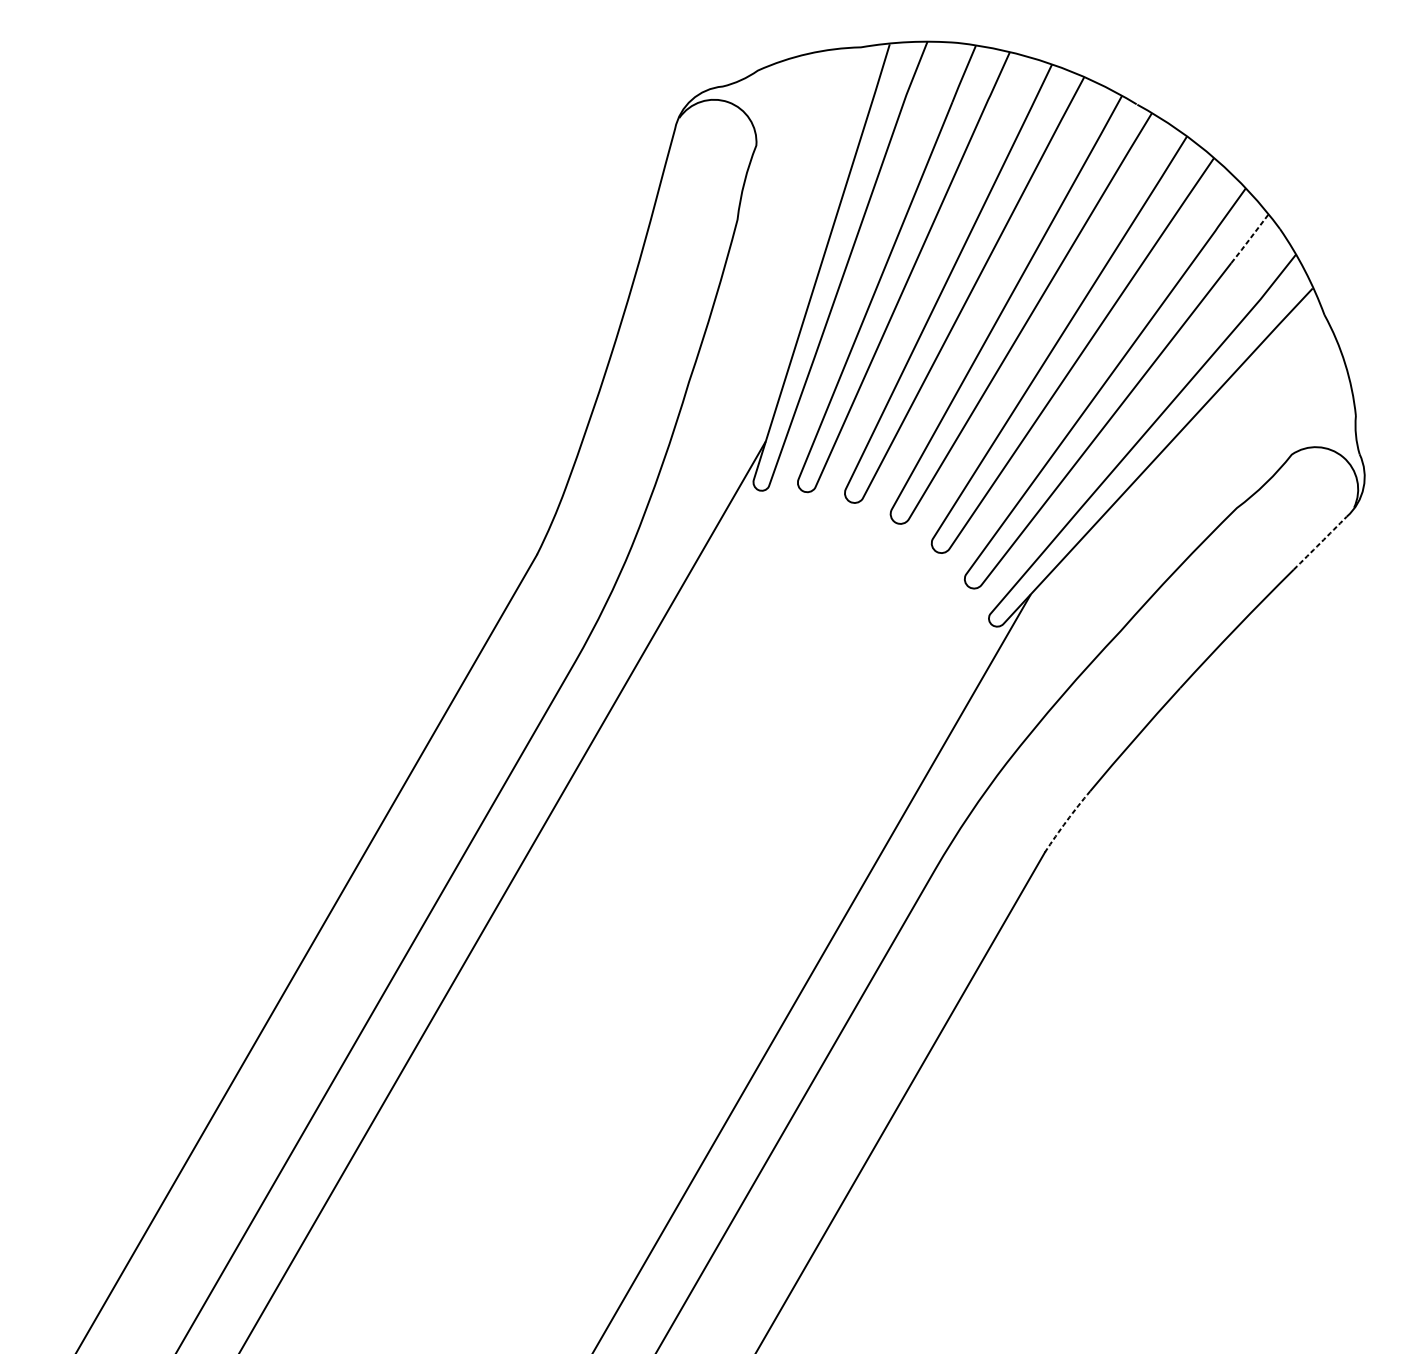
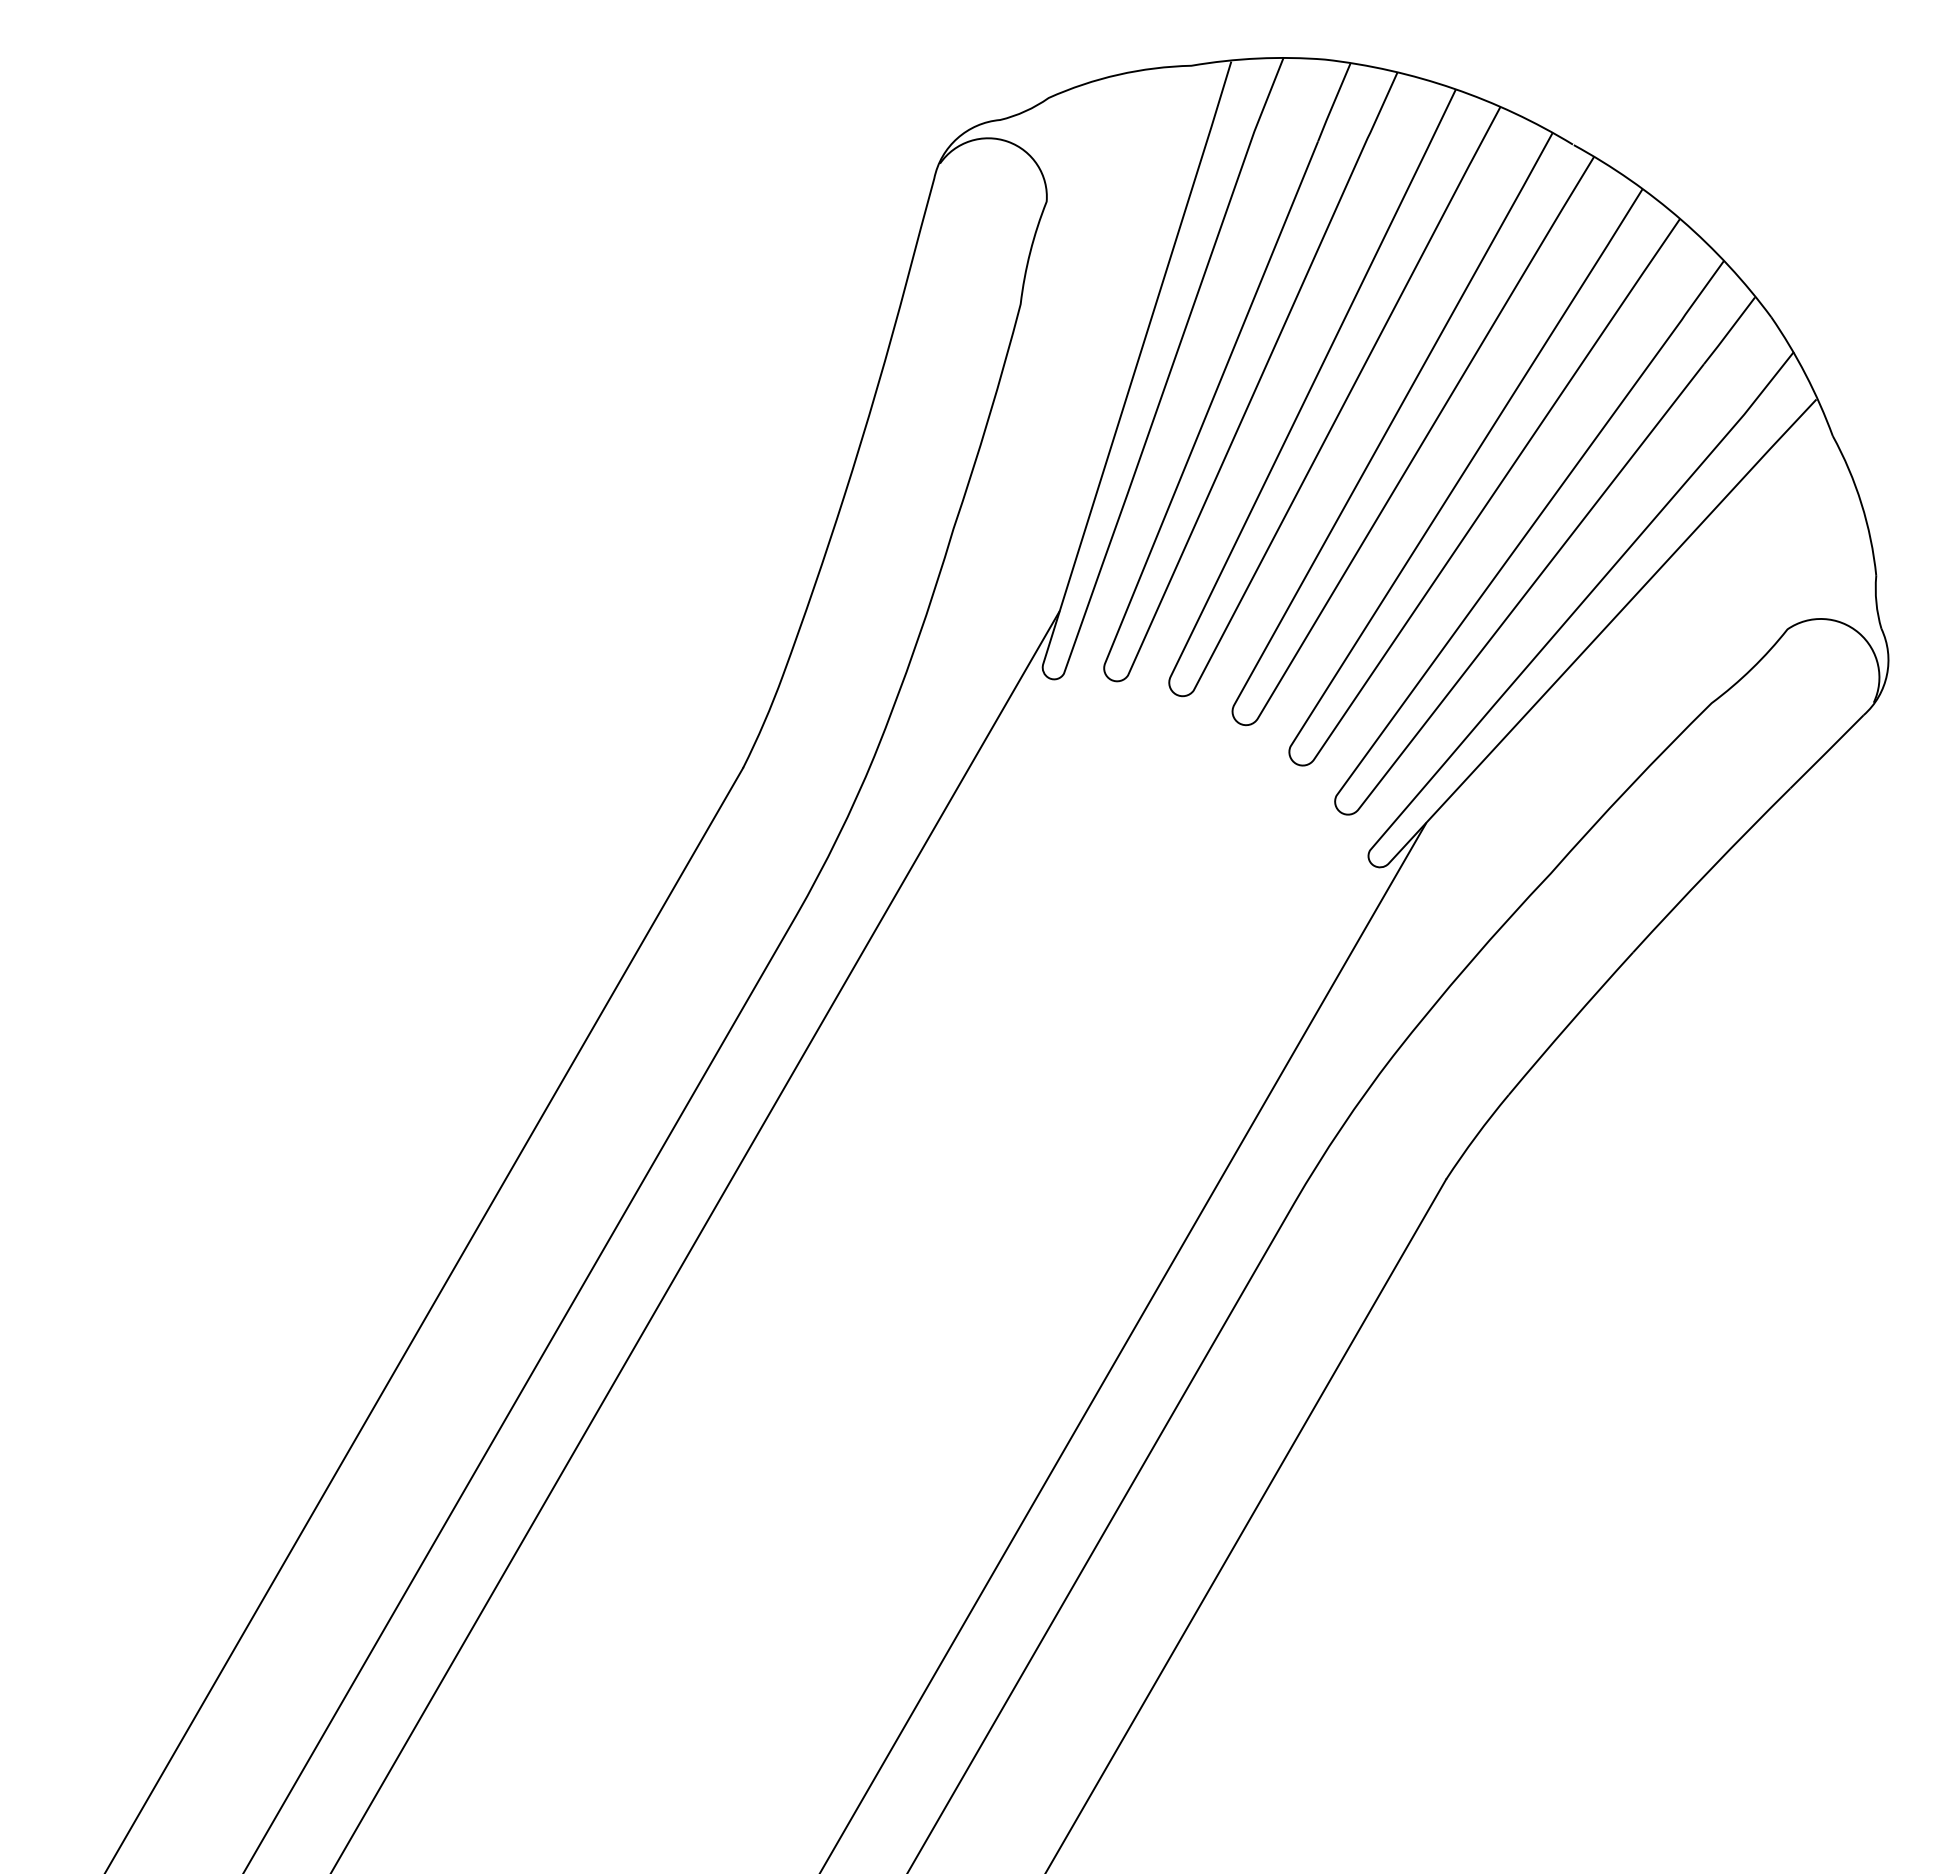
line: (1249, 240) -> (1728, 332), dashed -> solid
arc: (1320, 542) -> (1827, 751), dashed -> solid
arc: (1066, 821) -> (1476, 1136), dashed -> solid

